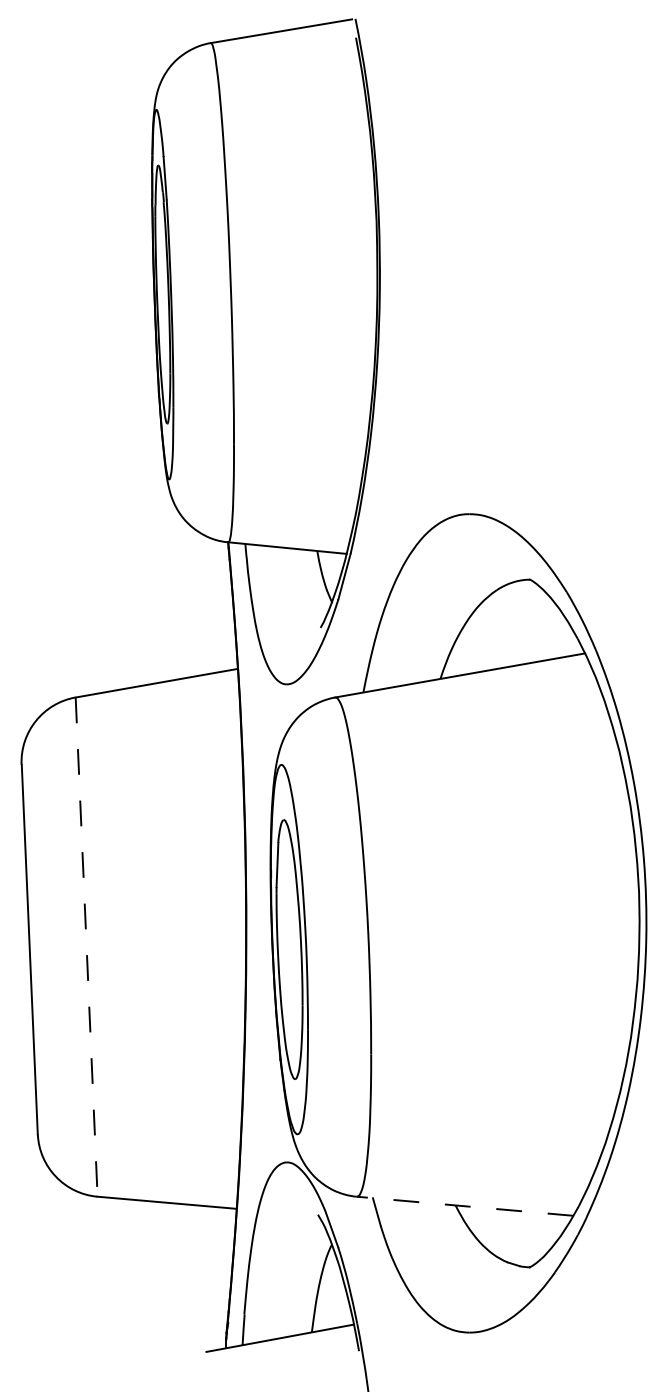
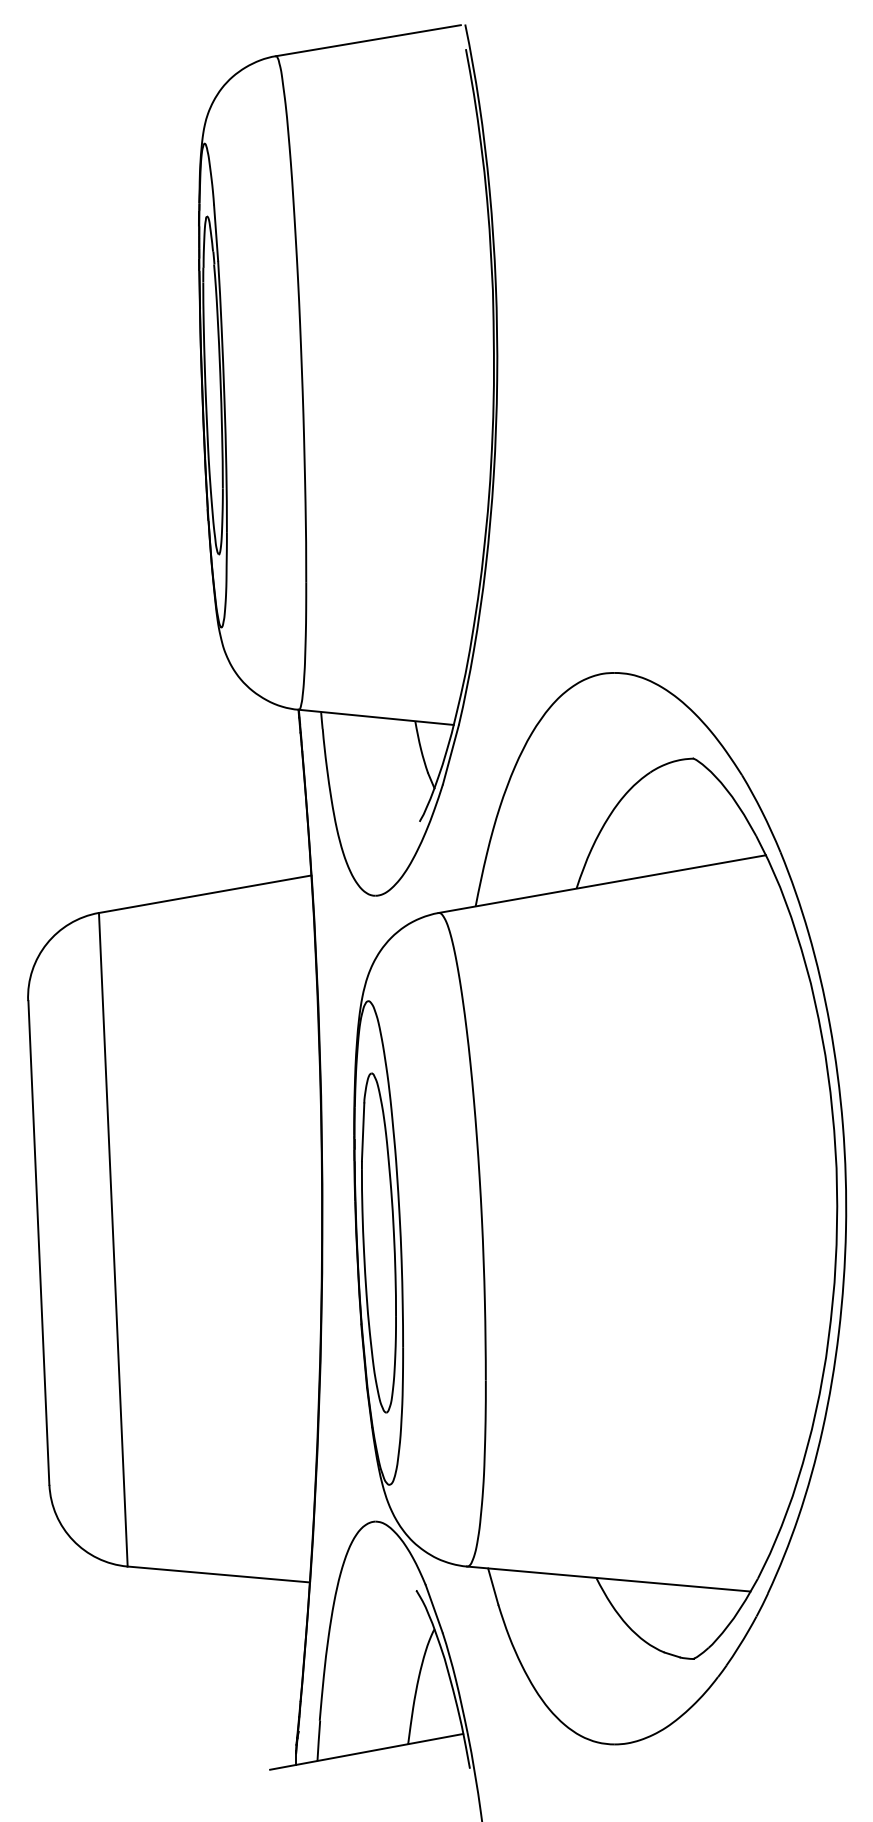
line: (86, 947) -> (113, 1240), dashed -> solid
line: (465, 1206) -> (609, 1579), dashed -> solid

